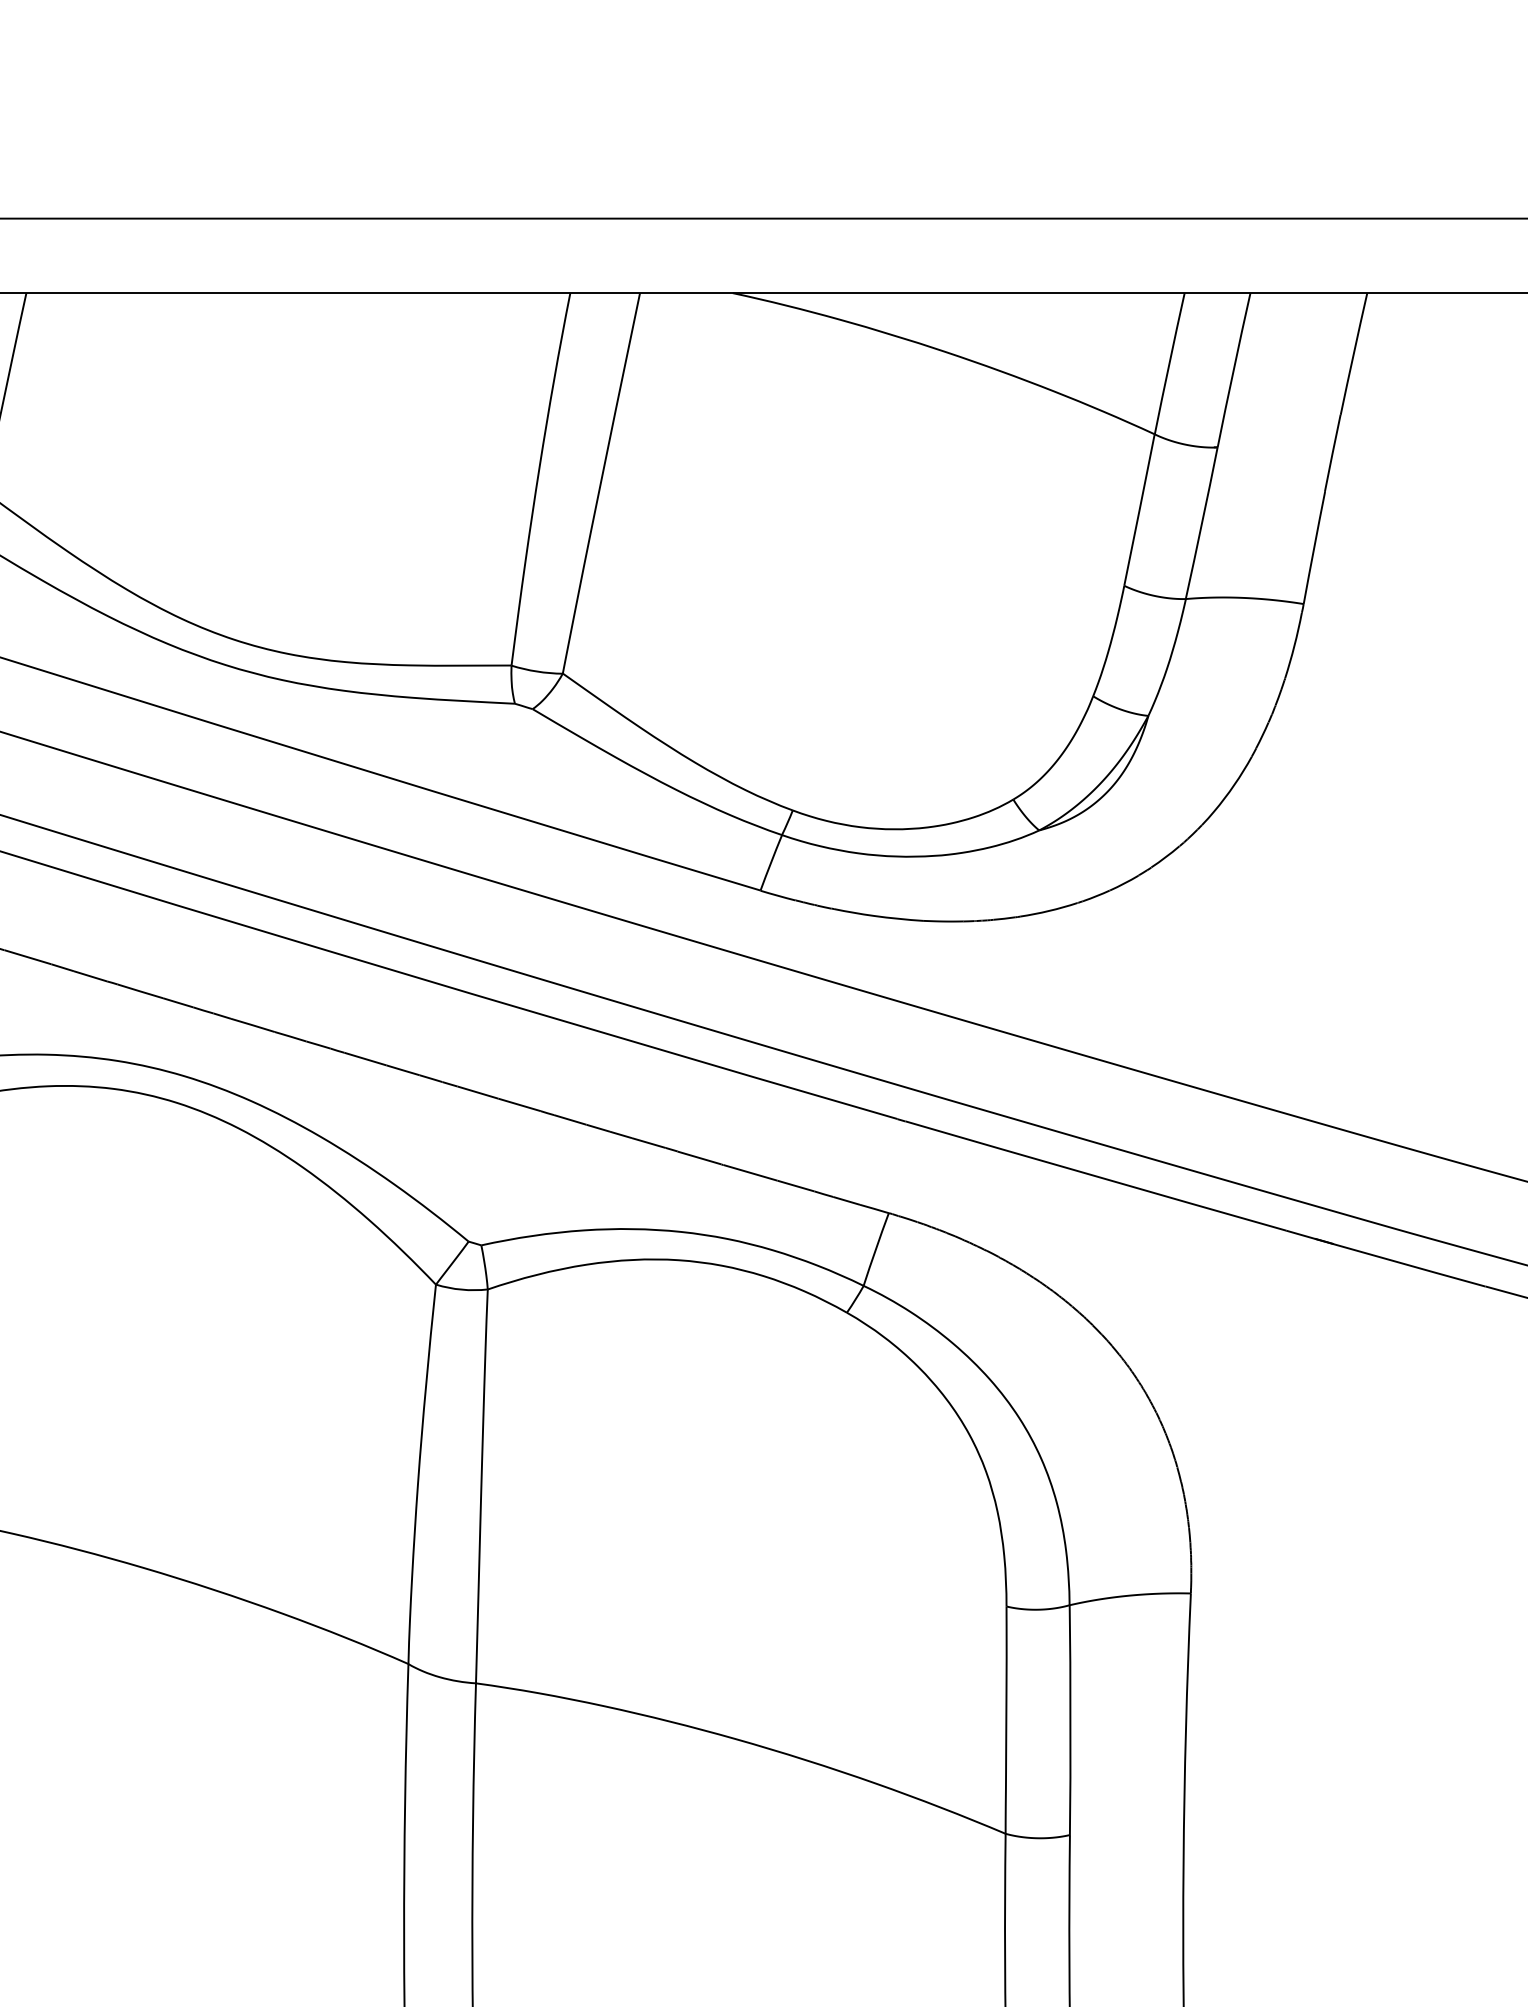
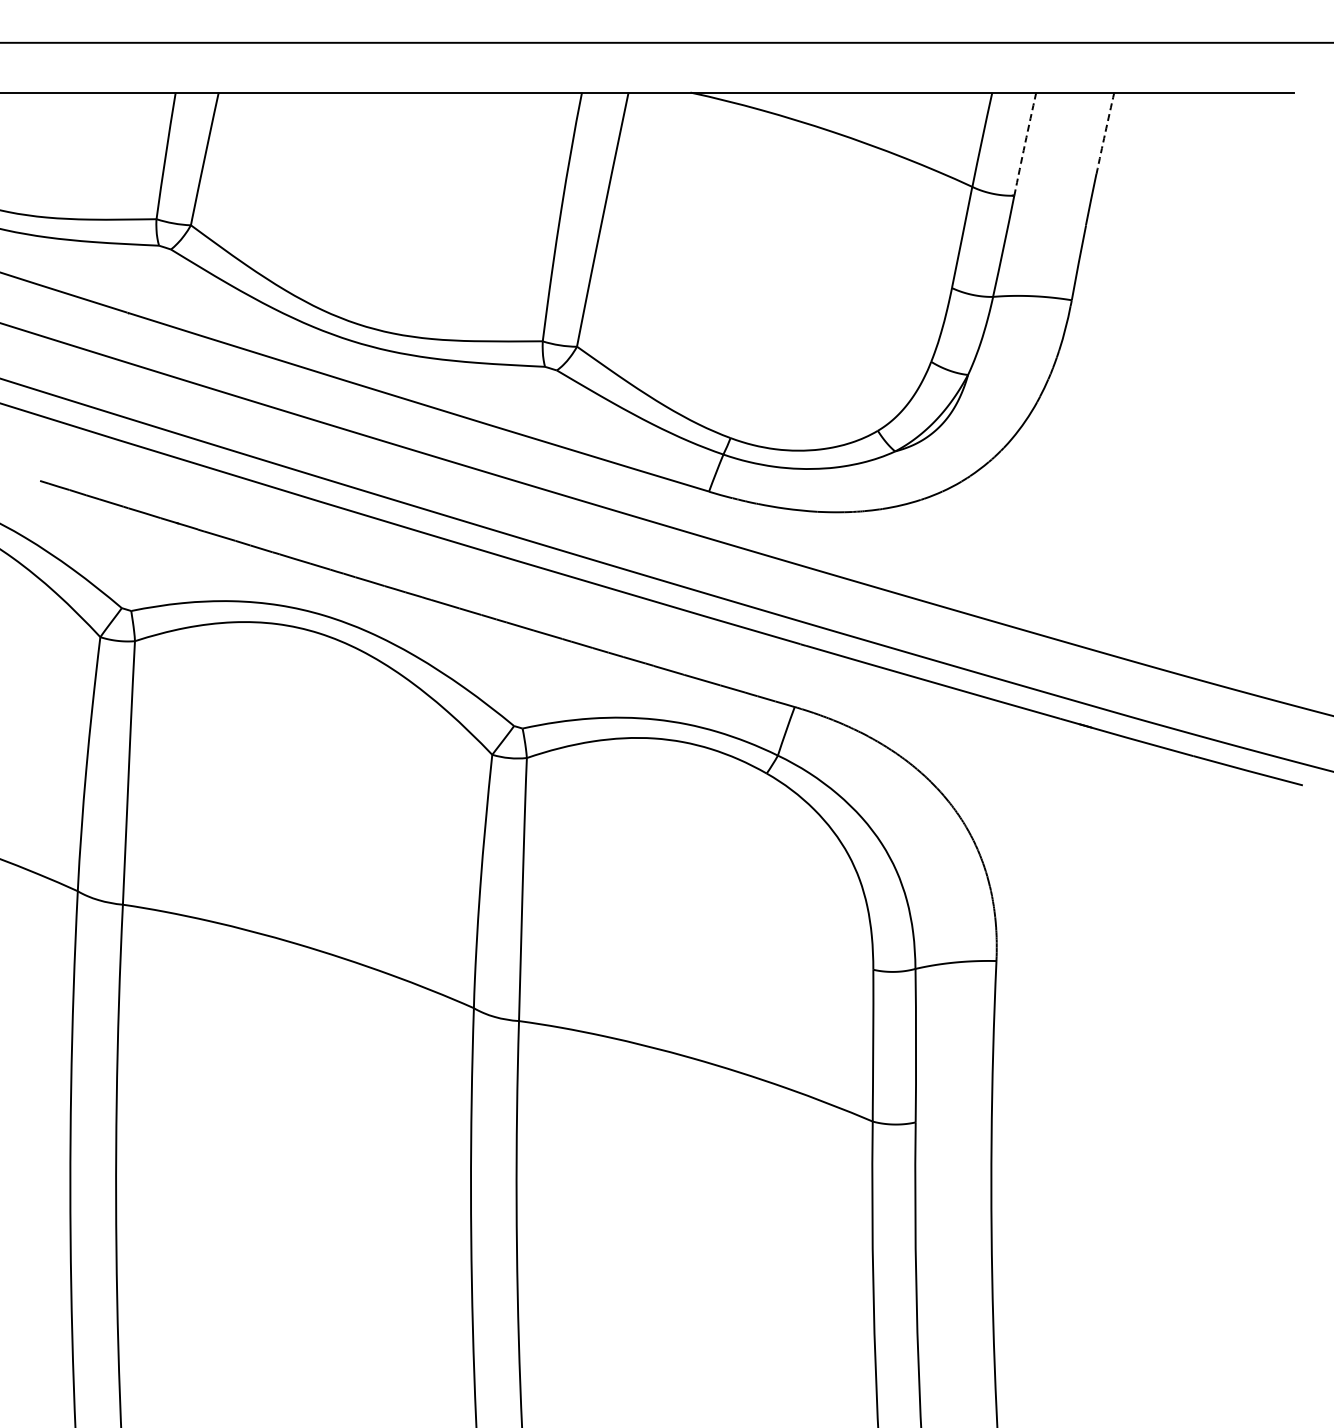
arc: (1354, 354) -> (1105, 133), solid -> dashed
arc: (1234, 370) -> (1025, 144), solid -> dashed

